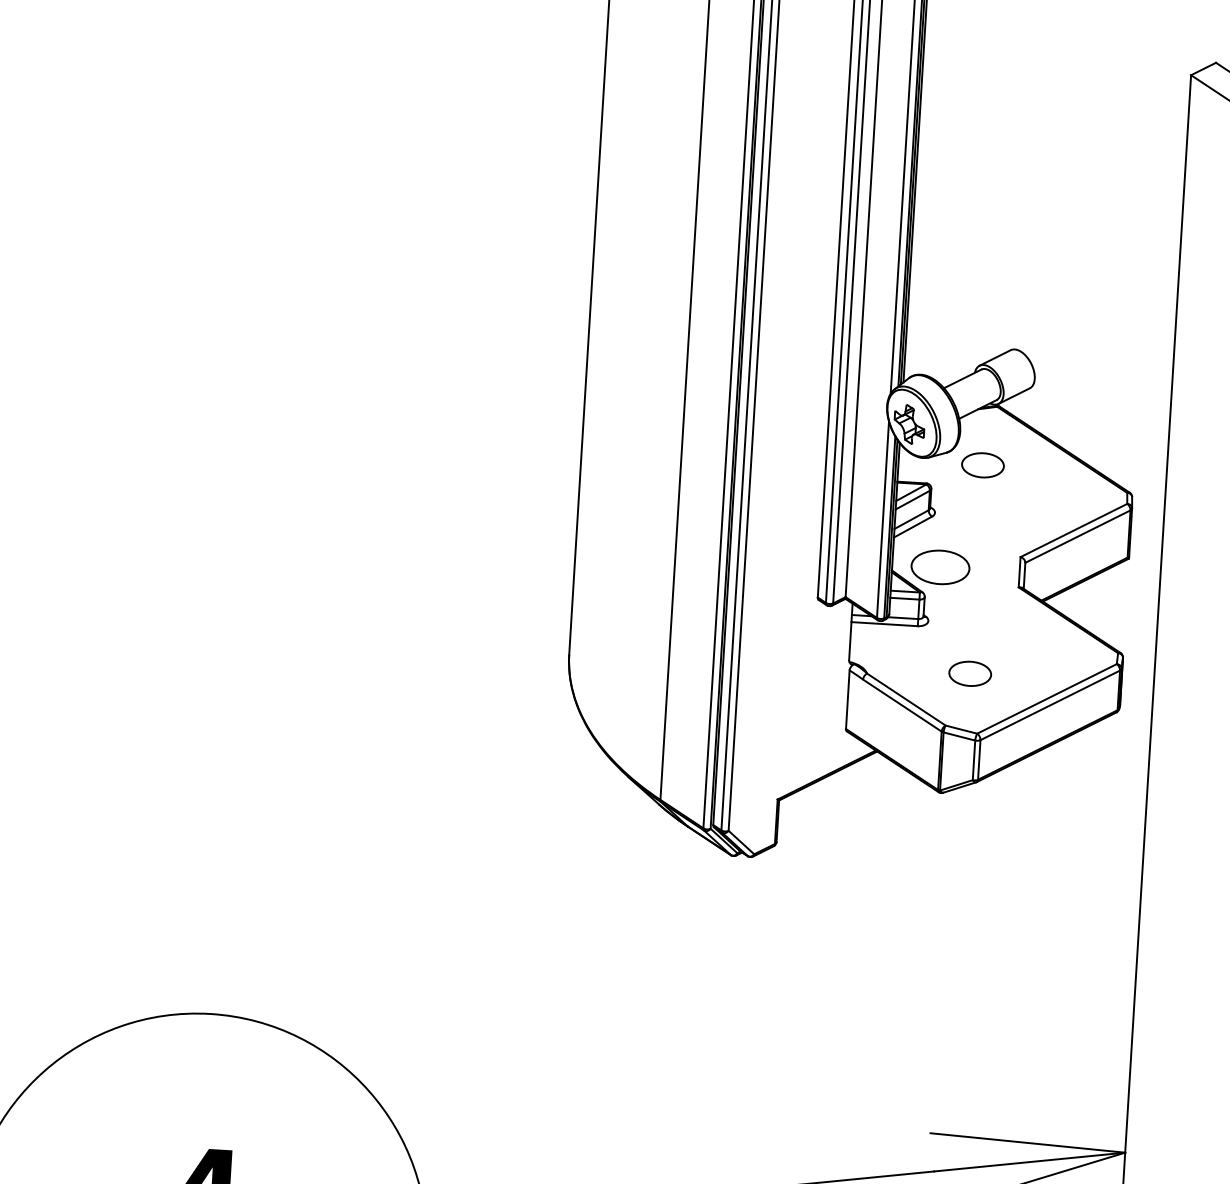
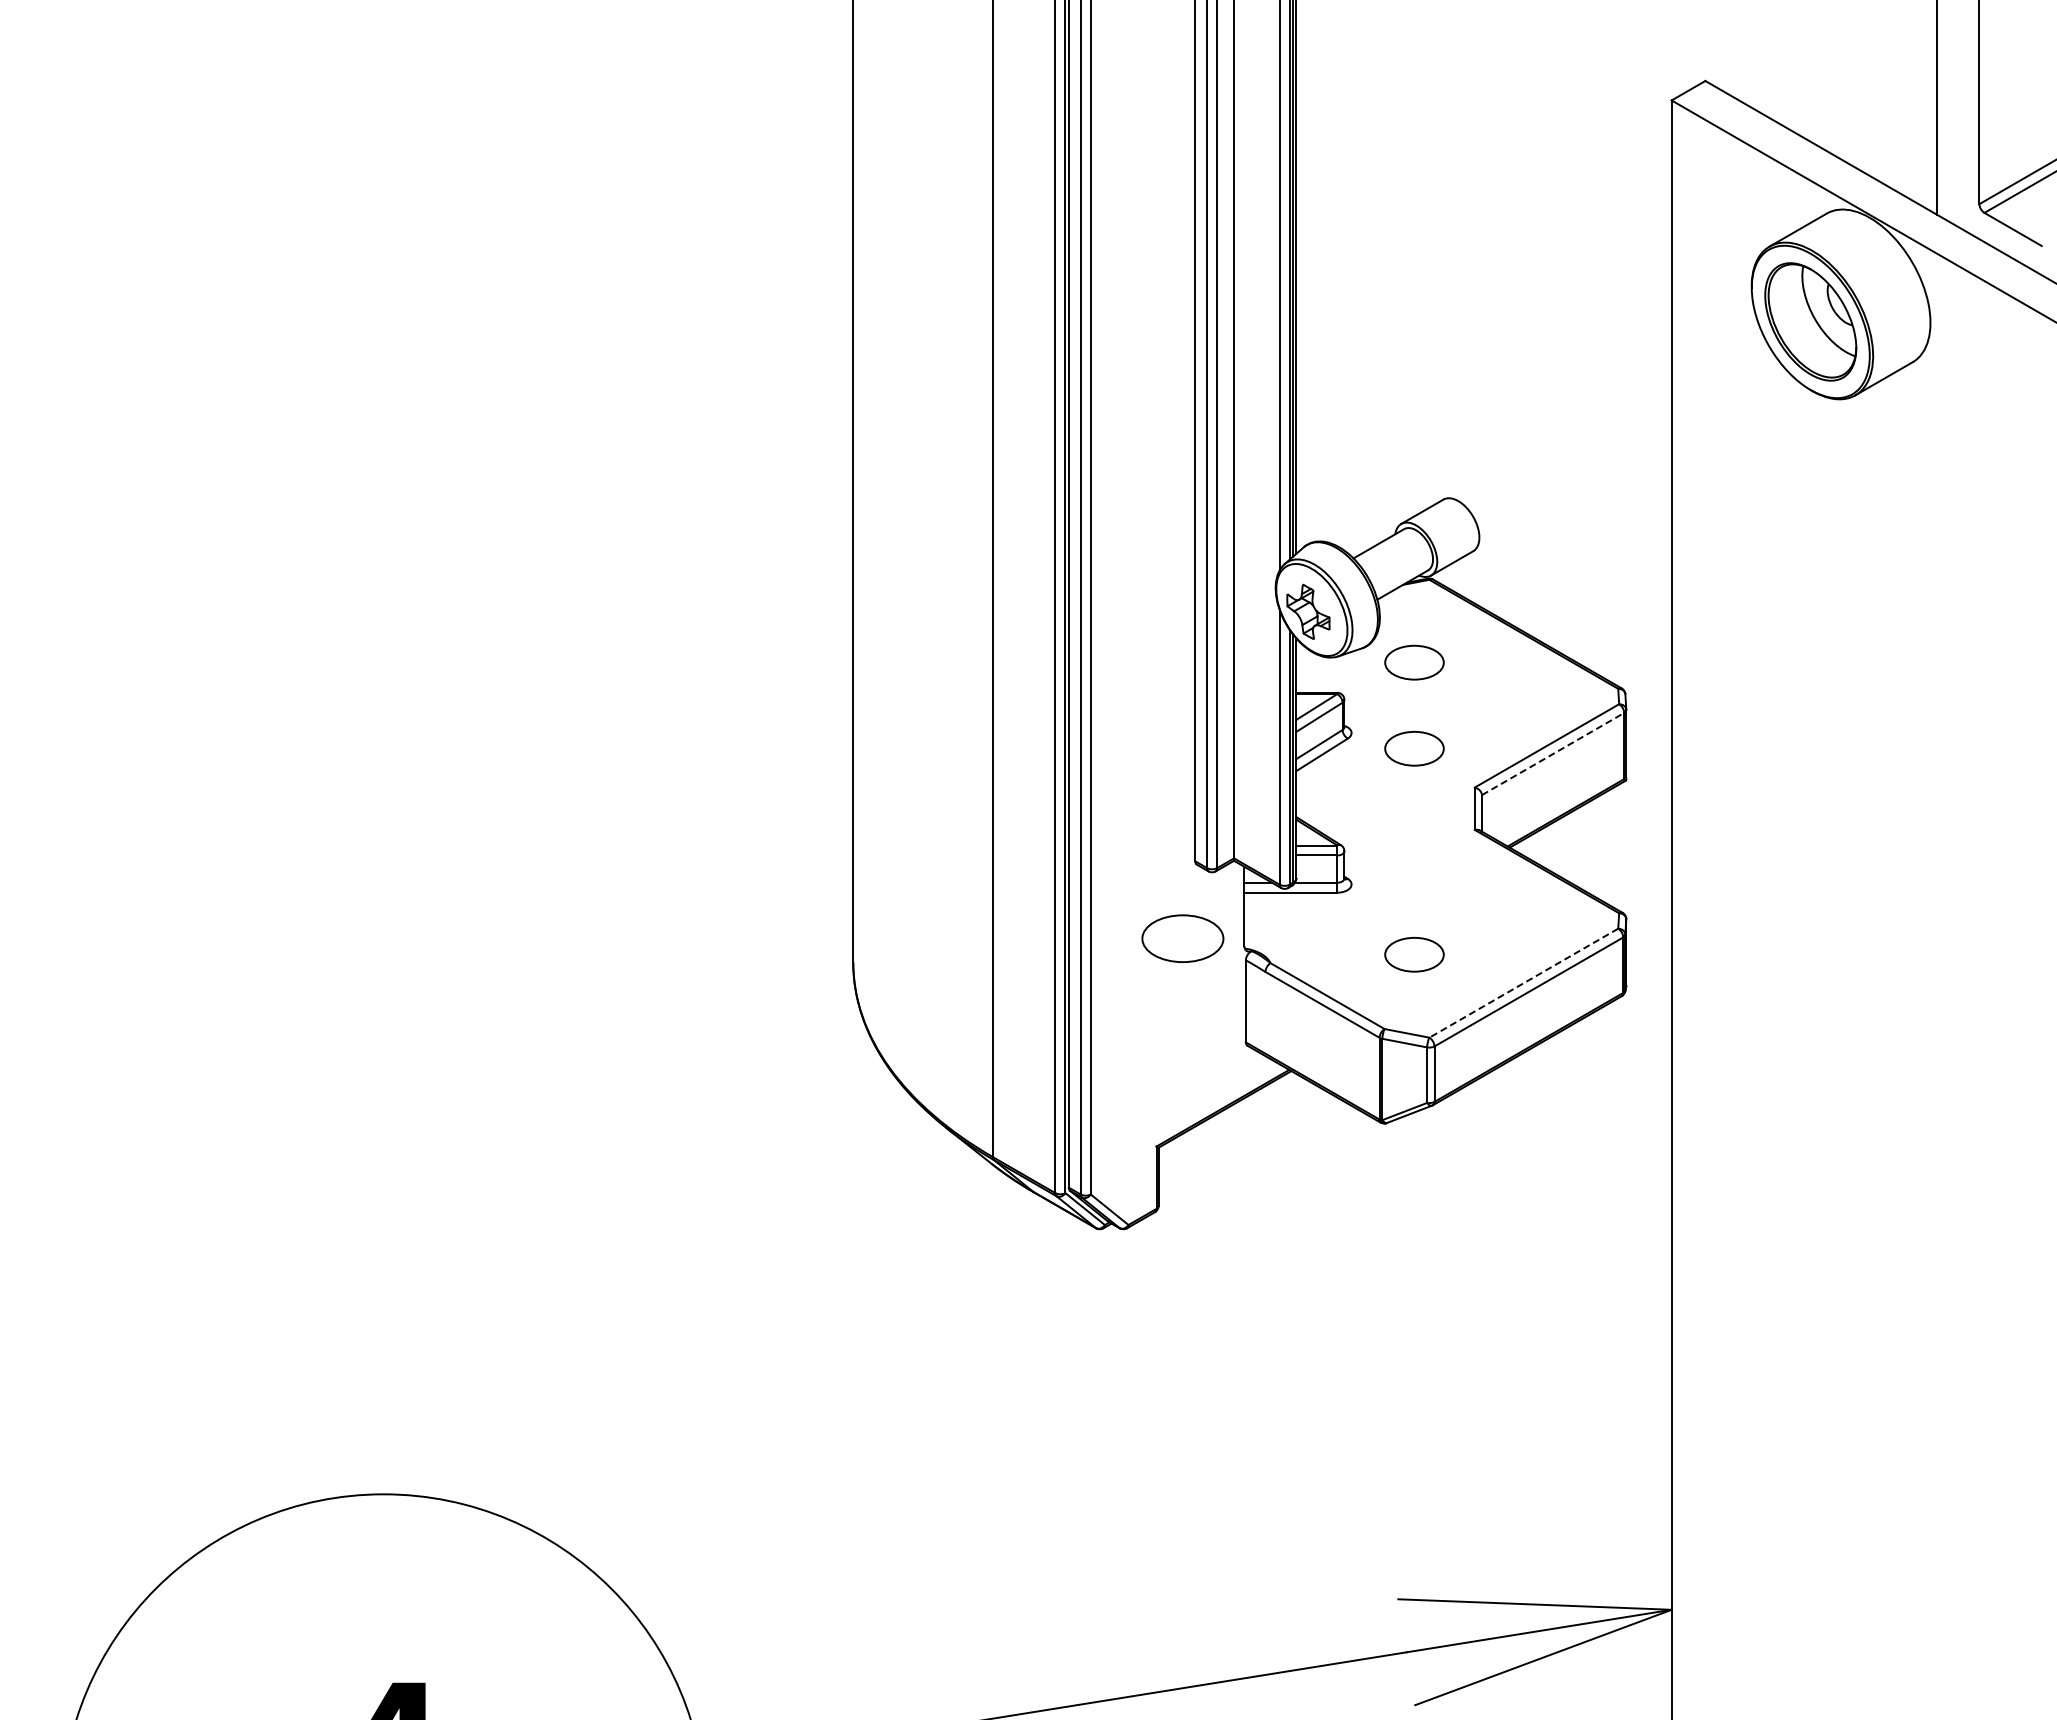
part: (979, 526) -> (1414, 748), added
line: (1078, 536) -> (1553, 753), solid -> dashed
part: (940, 567) -> (1182, 938), moved
line: (1046, 699) -> (1523, 983), solid -> dashed

